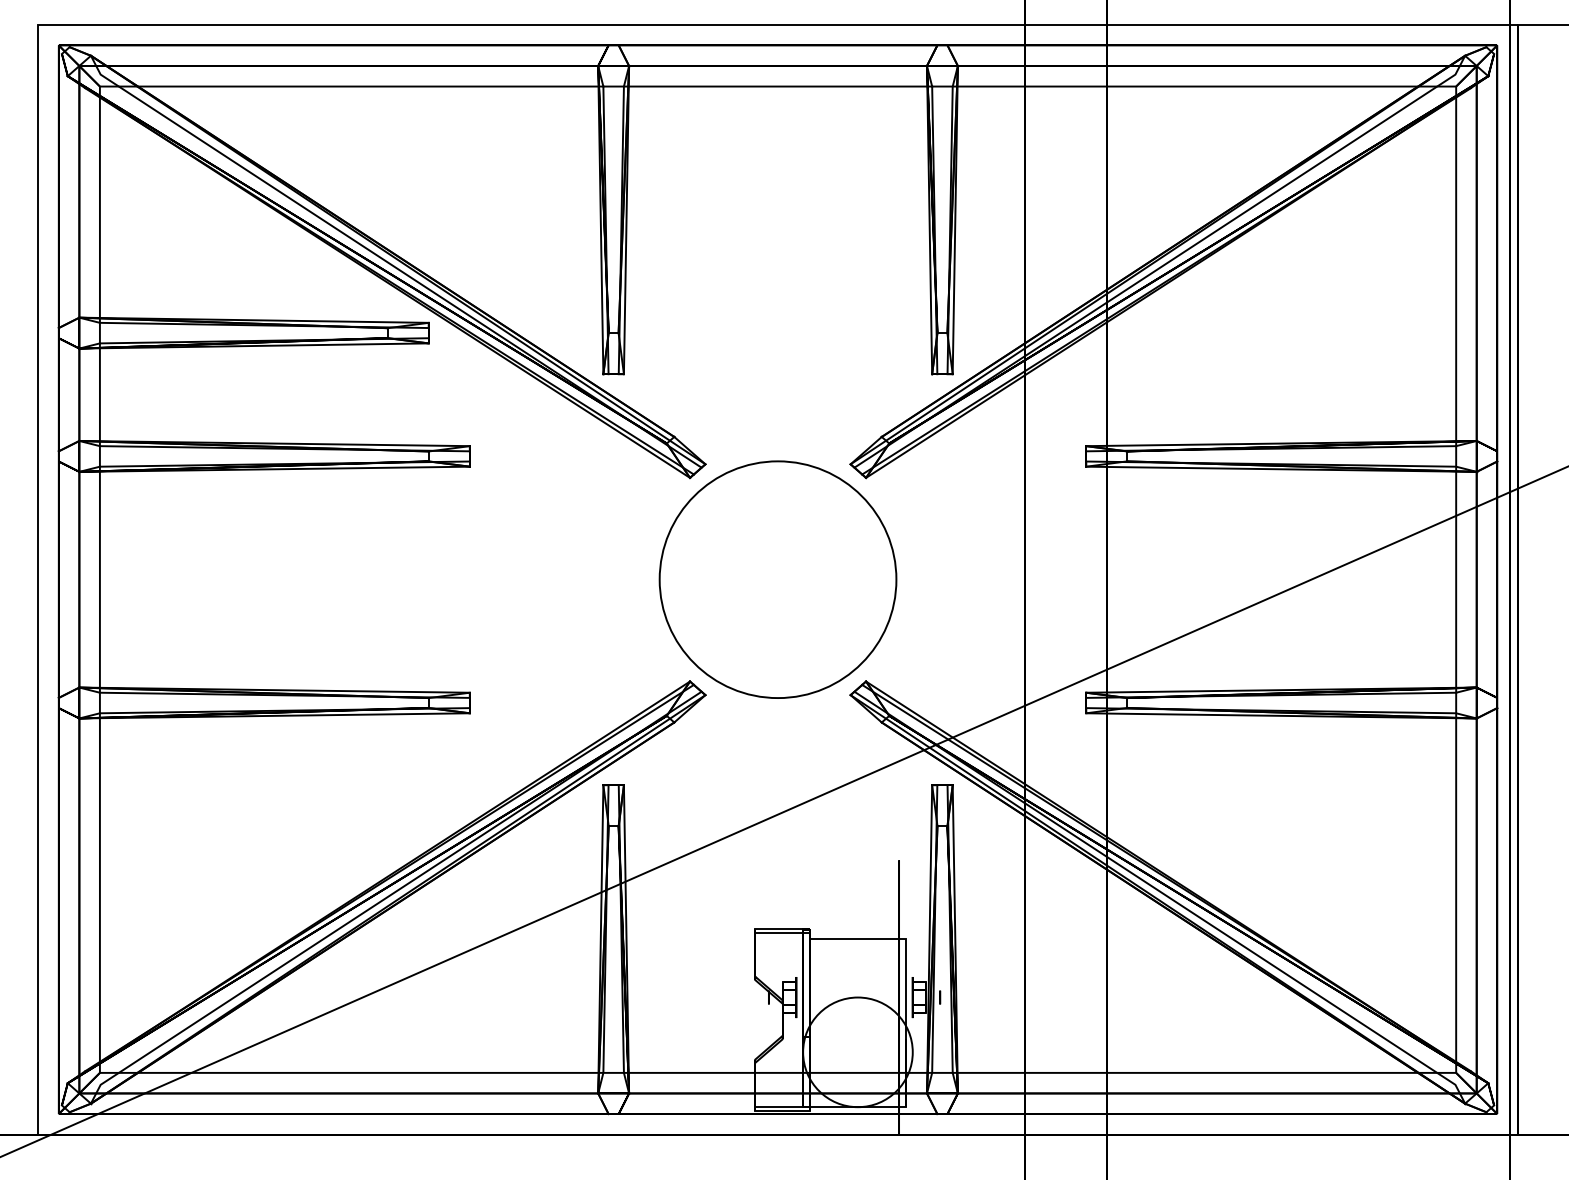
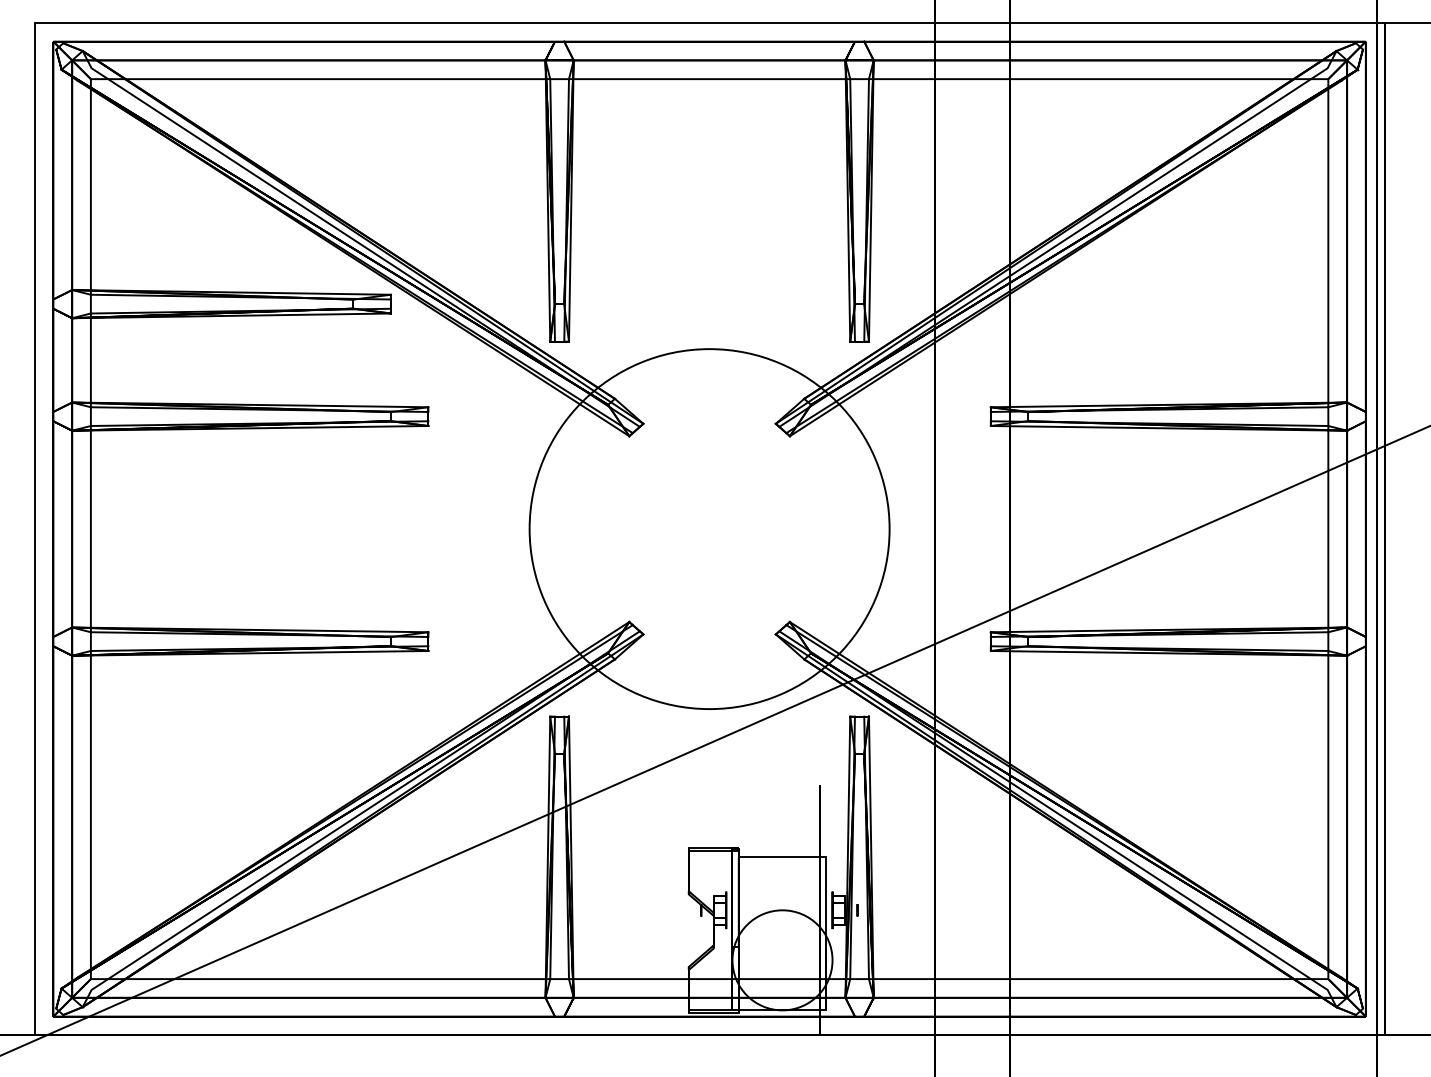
circle: (777, 579) -> (709, 528), size x1.67

